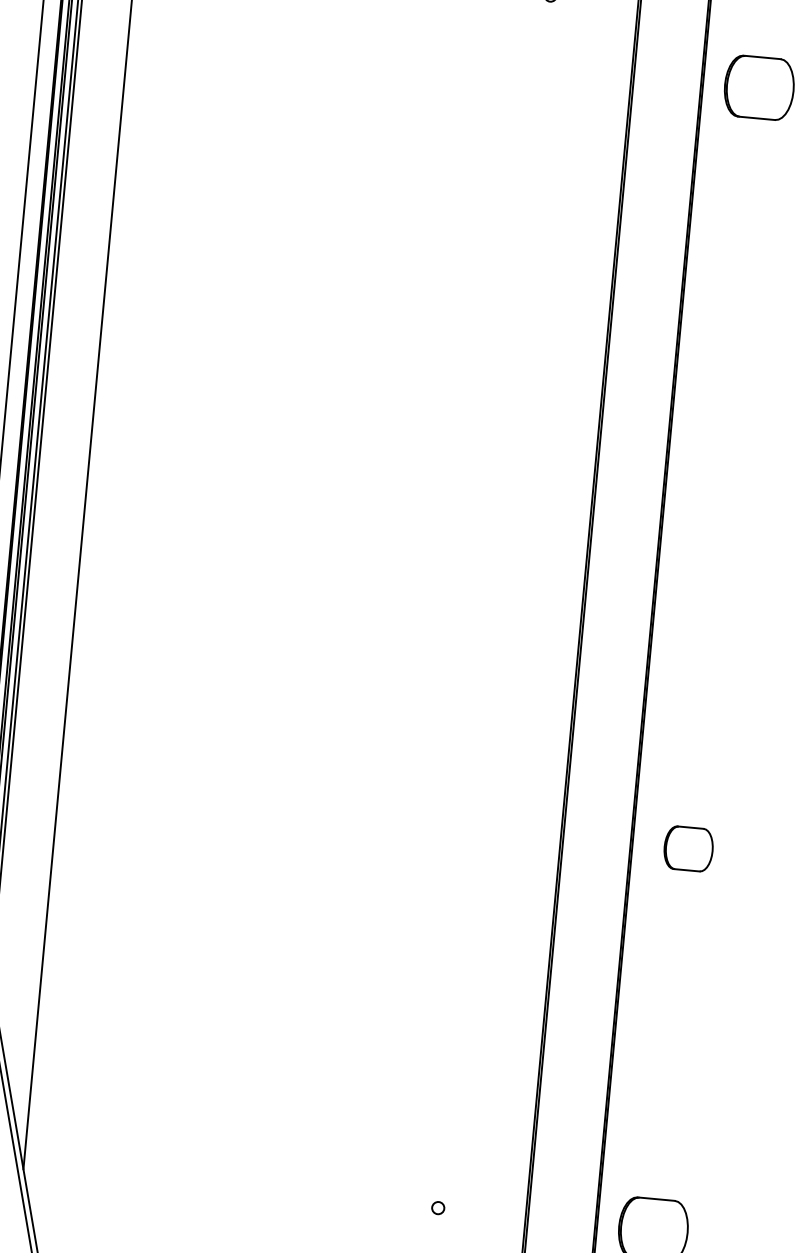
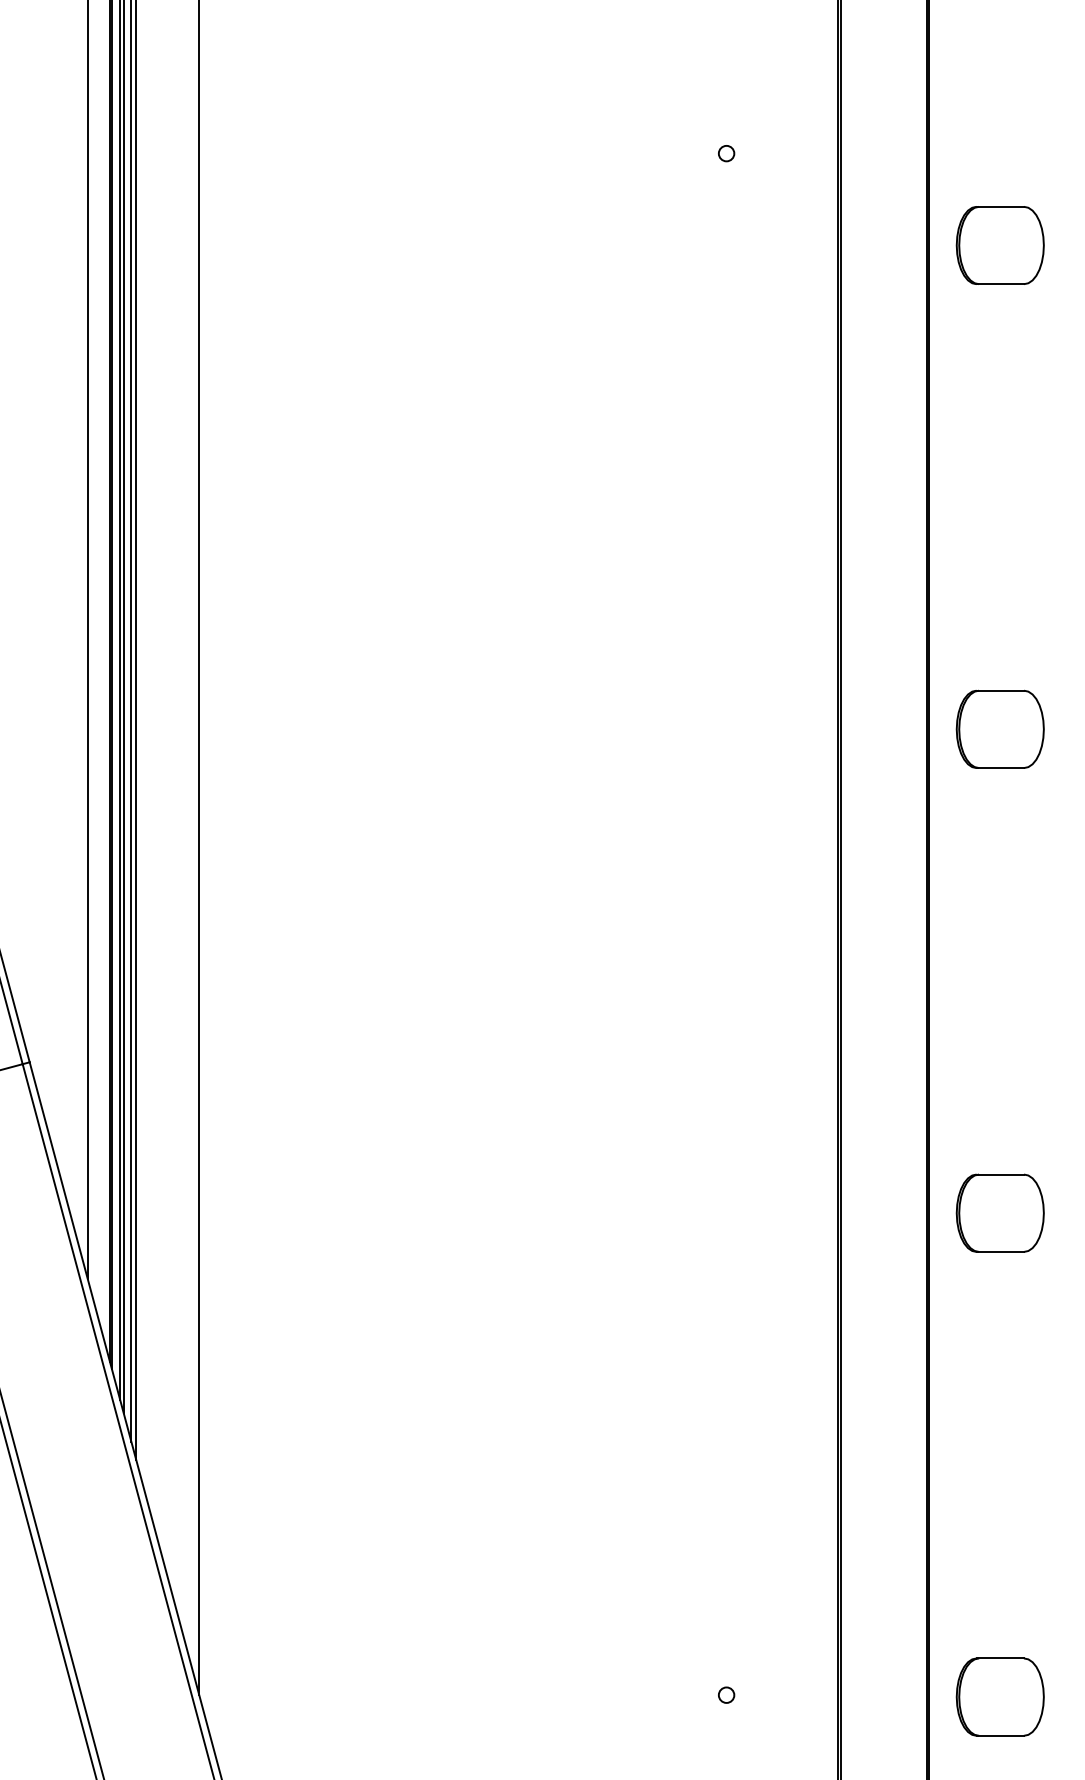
part: (723, 467) -> (999, 728), added
part: (688, 848) -> (999, 1212), size x1.43

